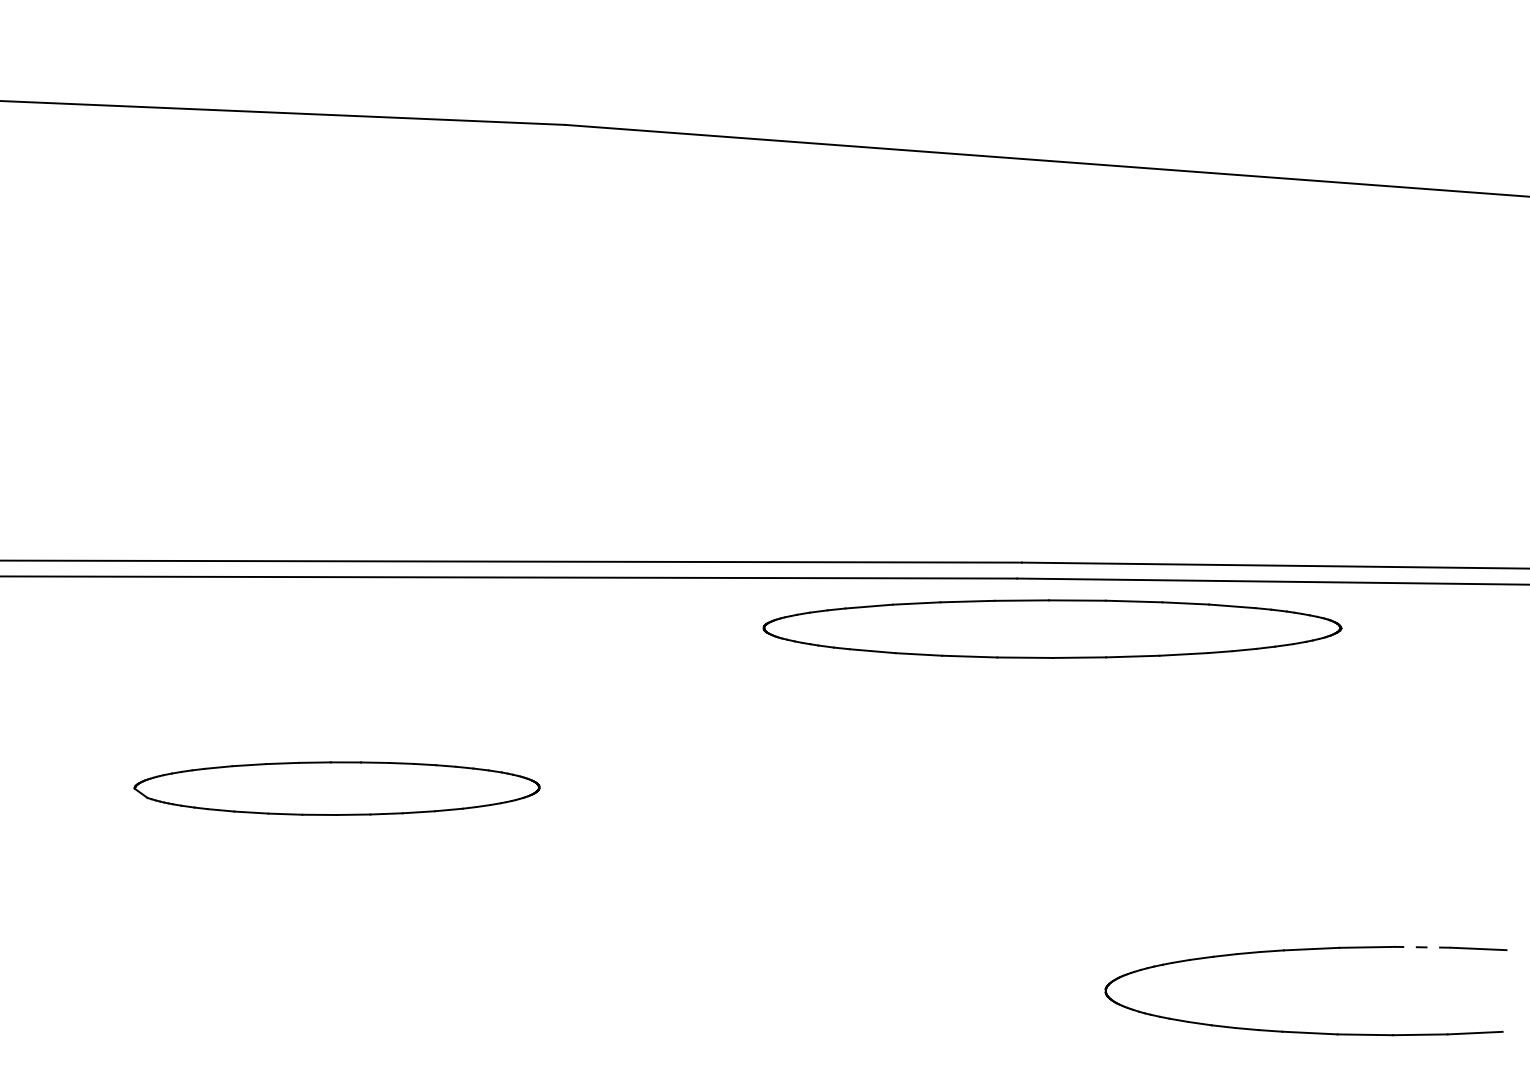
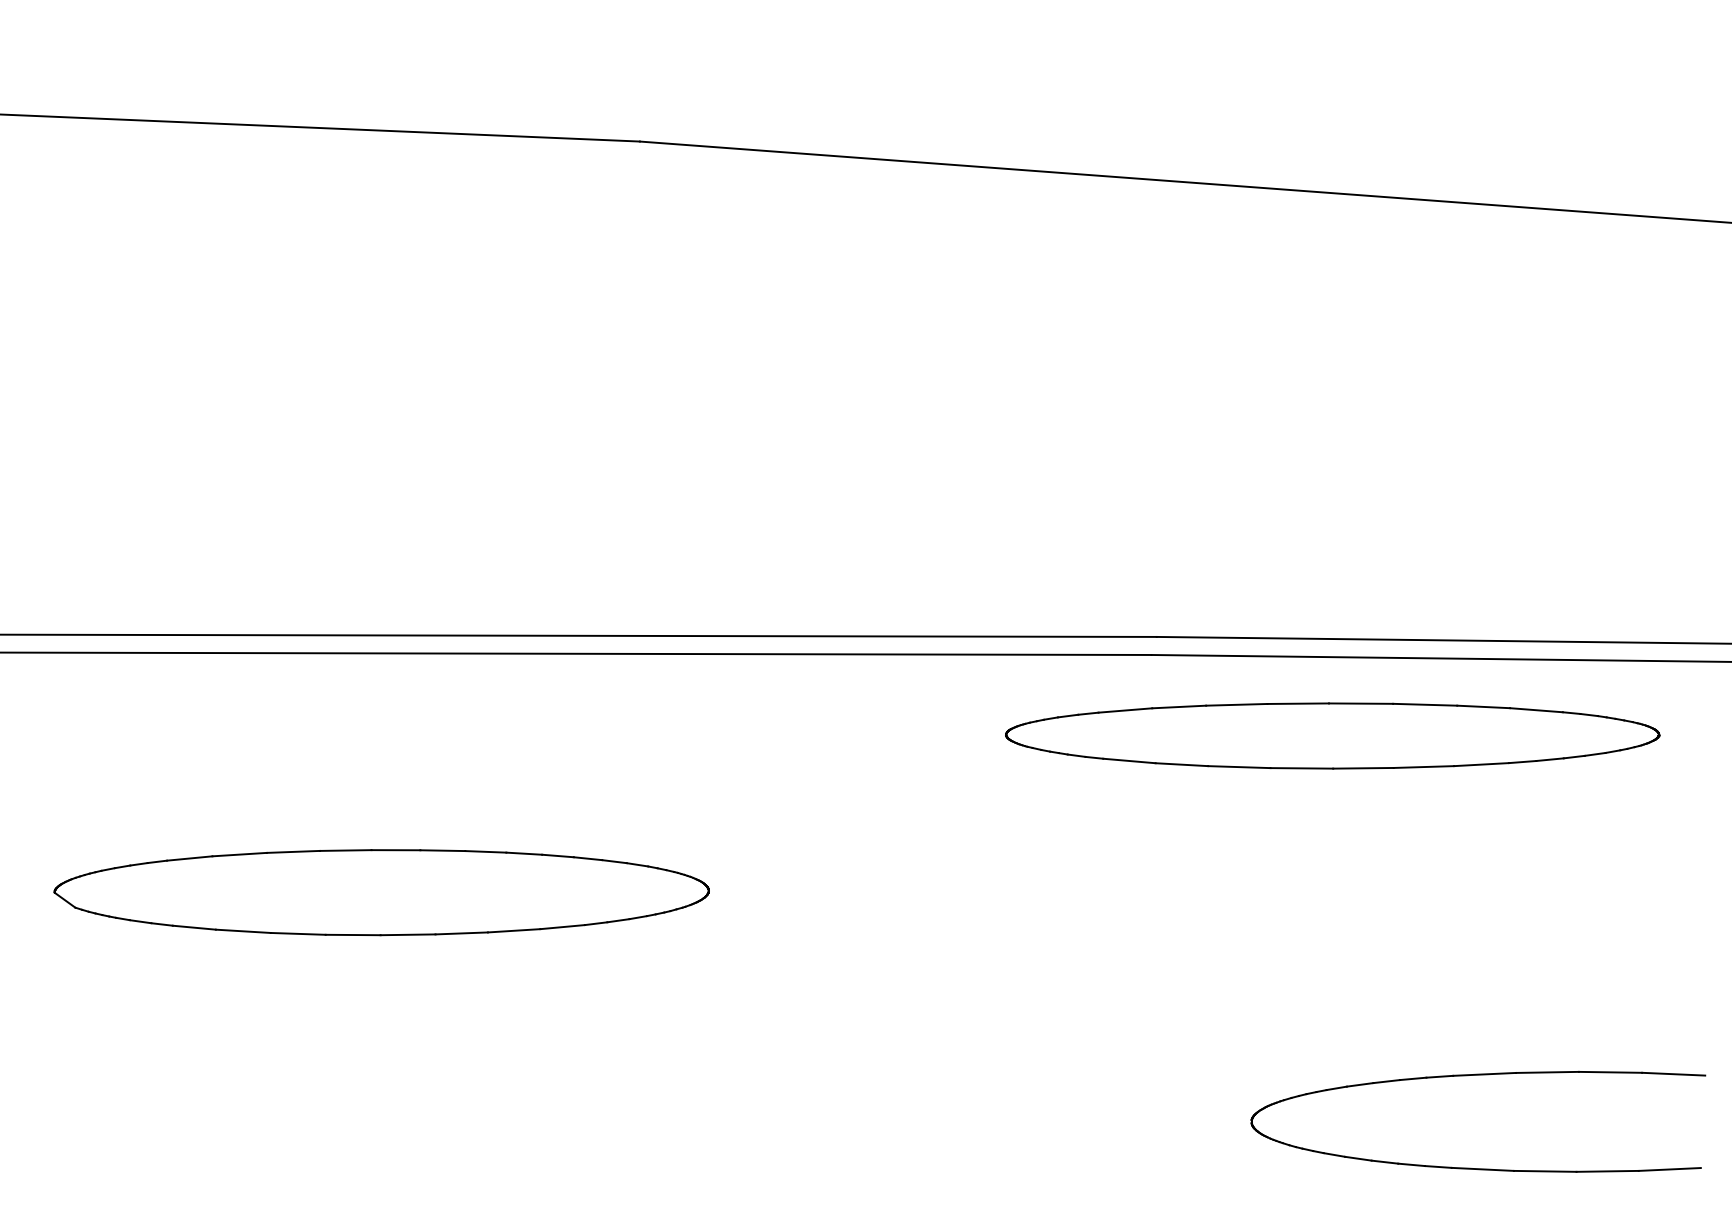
part: (1052, 628) -> (1332, 735), moved
part: (336, 788) -> (381, 892), size x1.43
line: (1422, 947) -> (1610, 1072), dashed -> solid

